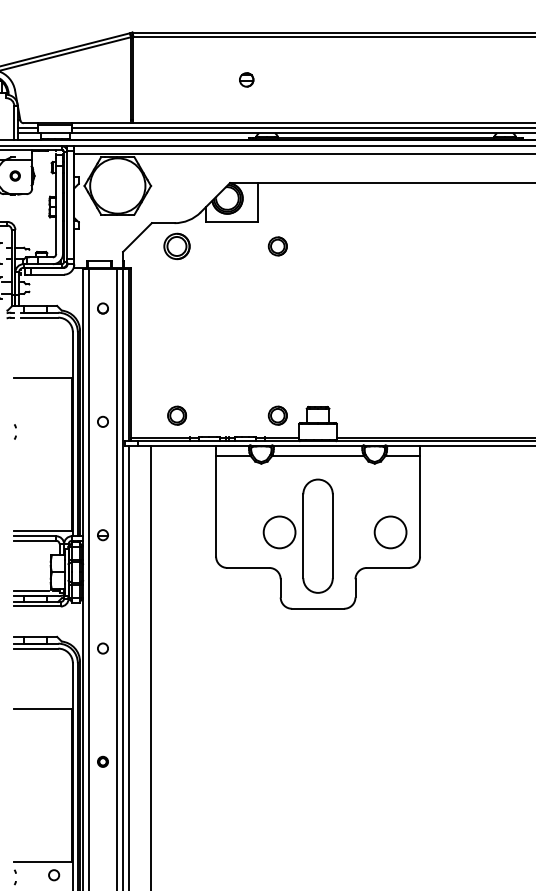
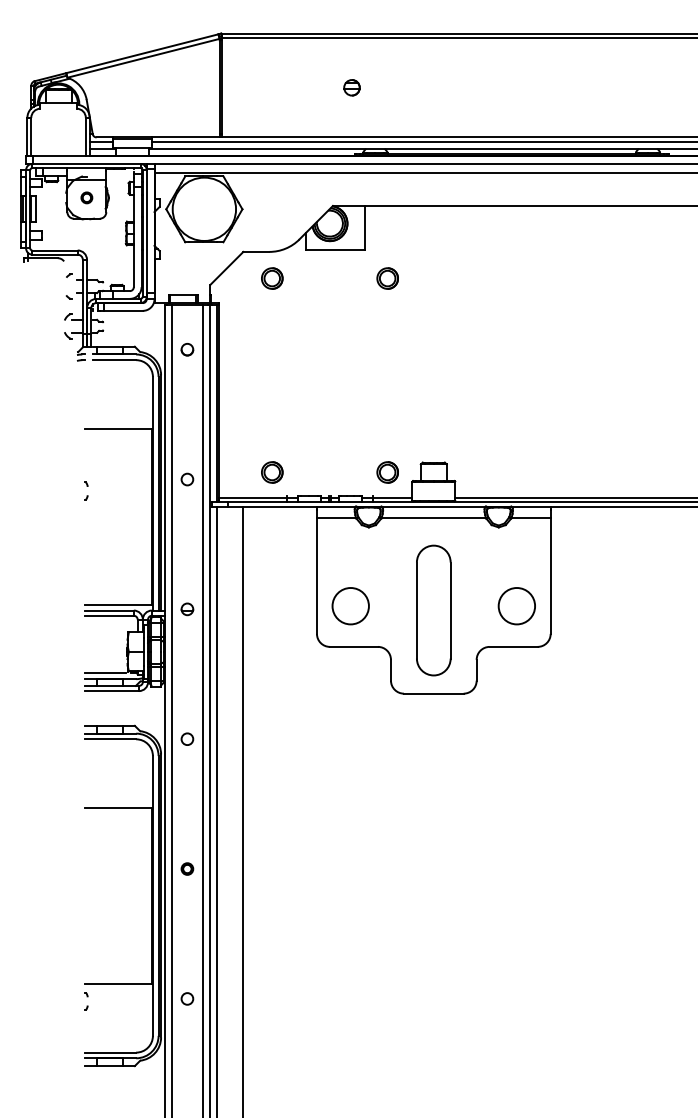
part: (177, 246) -> (272, 278), size x0.71
circle: (279, 532) -> (350, 606), moved
circle: (54, 874) -> (187, 998), moved

